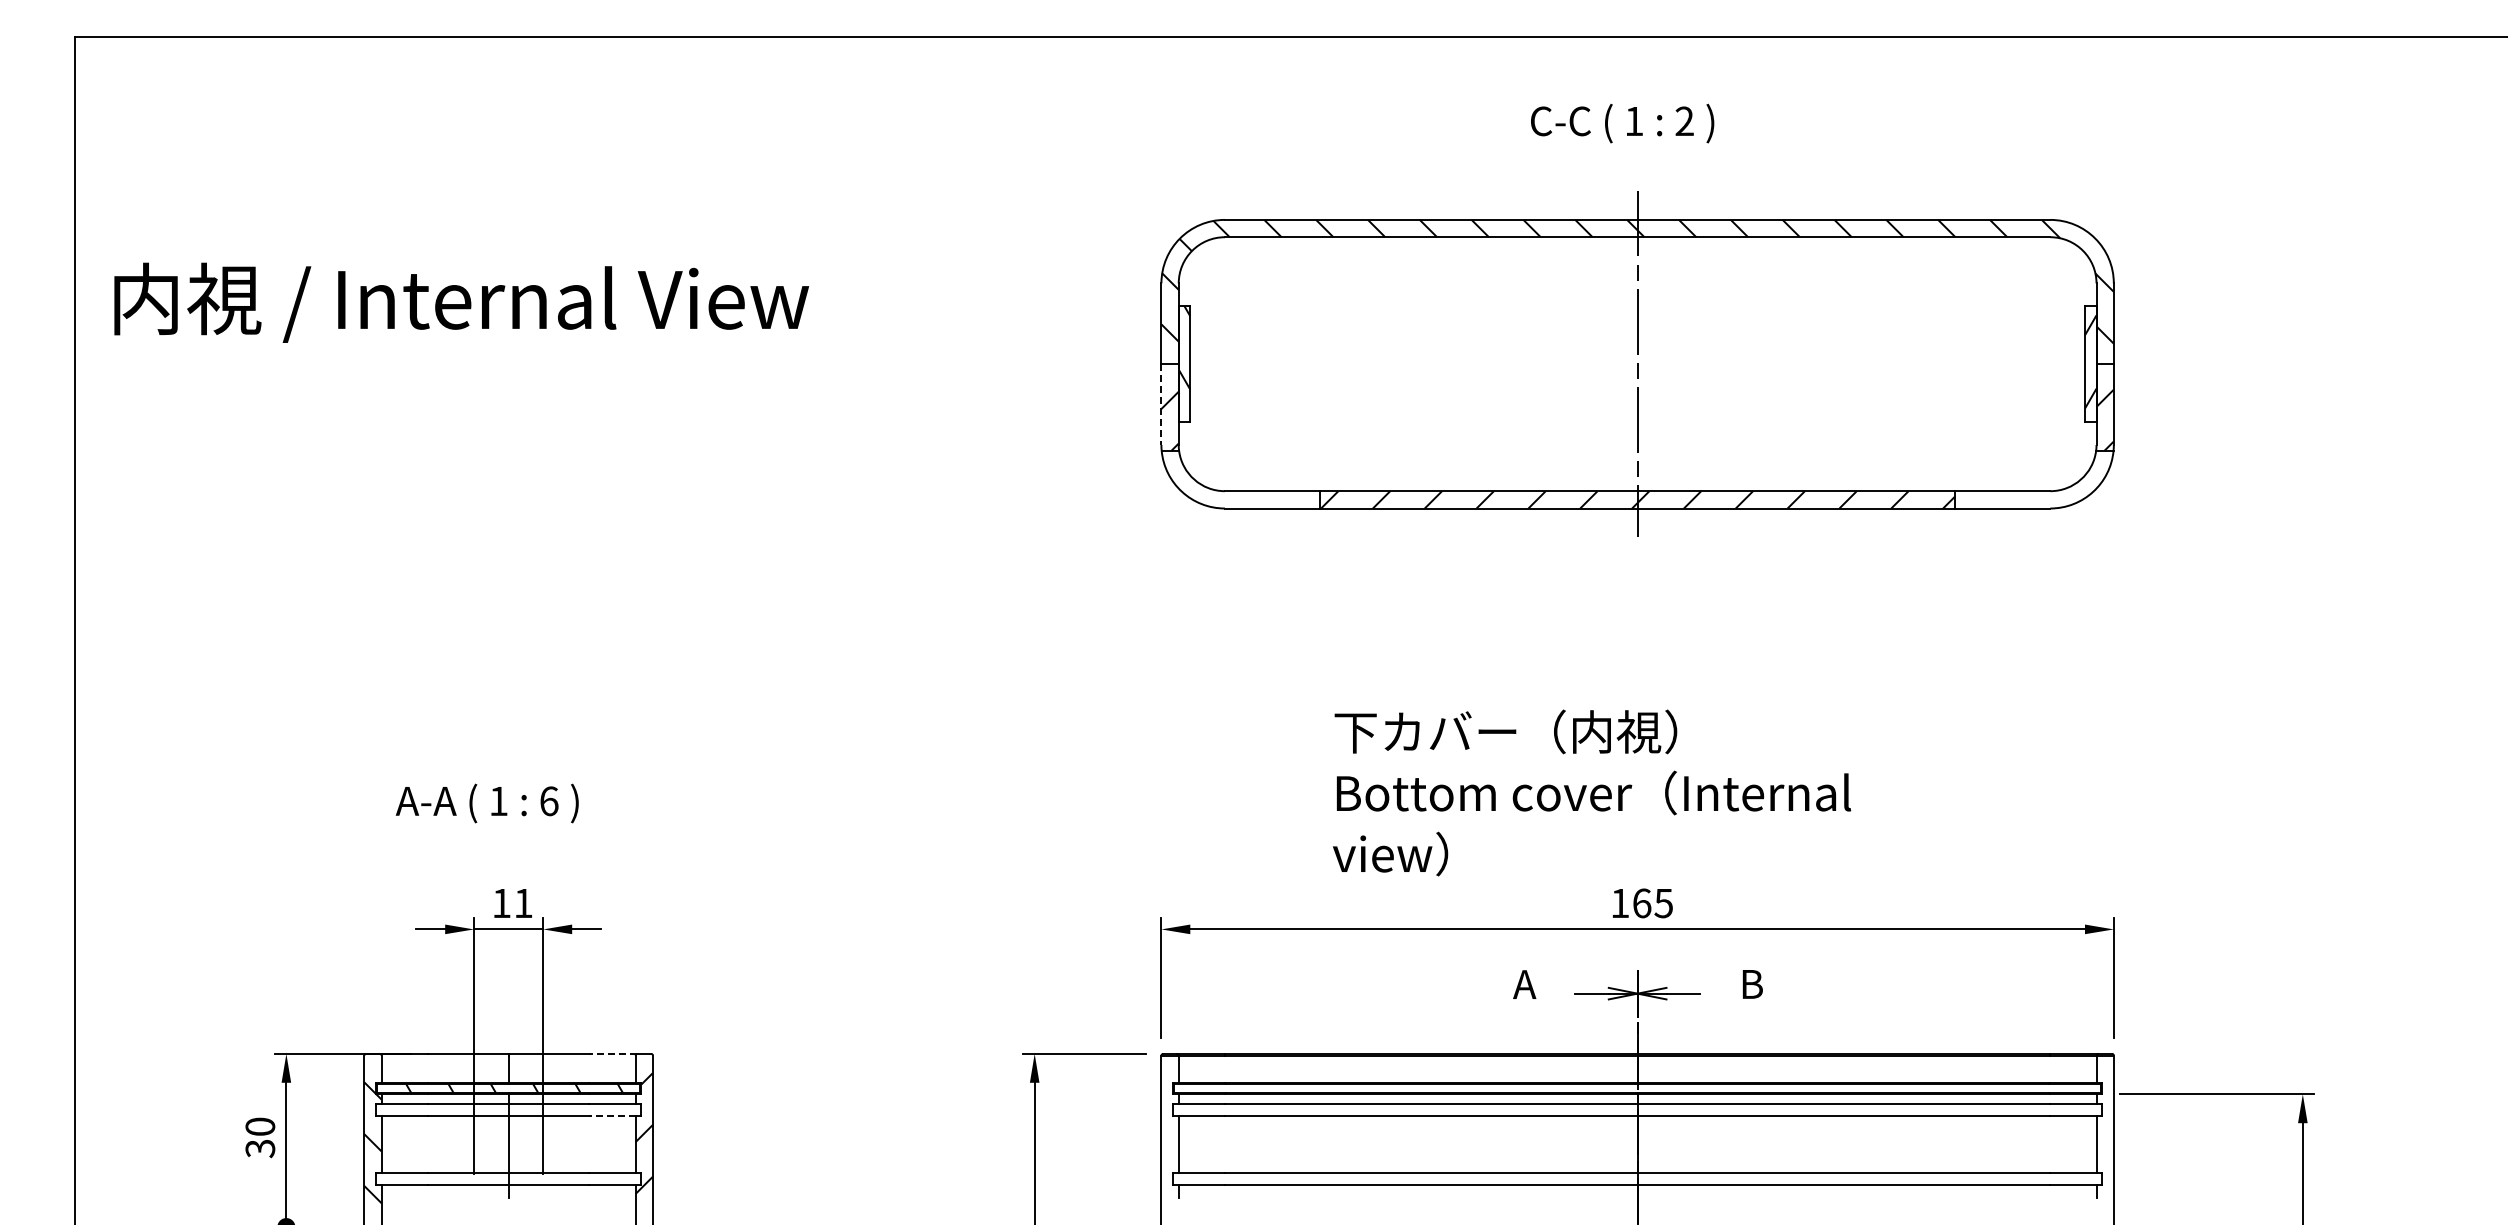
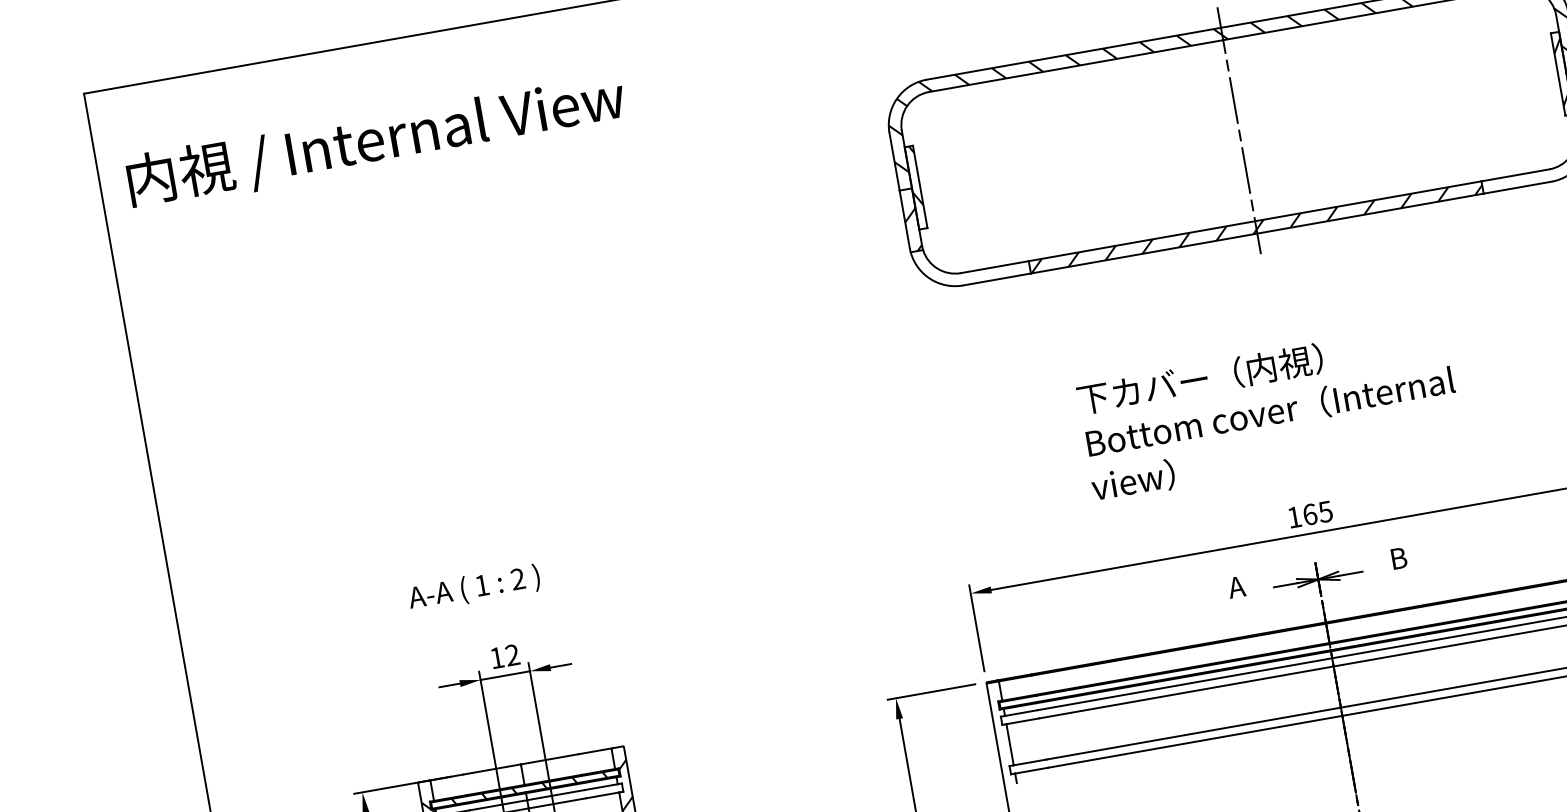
text: (461, 302) -> (376, 141), moved
line: (1161, 405) -> (904, 220), dashed -> solid
text: (1592, 792) -> (1269, 411), moved
text: (549, 801) -> (518, 579), 6 -> 2
text: (523, 902) -> (512, 654), 11 -> 12
line: (613, 1053) -> (595, 750), dashed -> solid
line: (612, 1115) -> (602, 795), dashed -> solid

